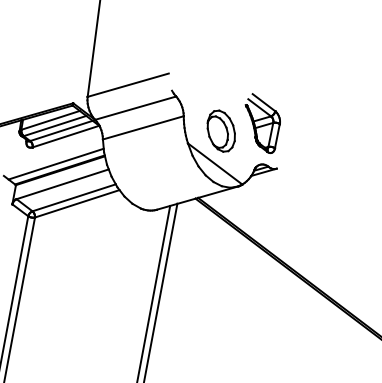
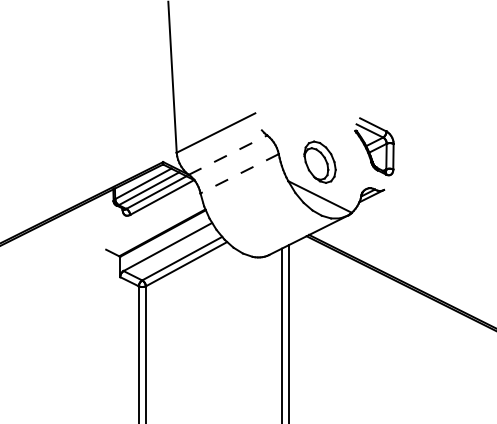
line: (136, 108) -> (228, 155), solid -> dashed
part: (261, 123) -> (374, 146), moved
line: (143, 127) -> (239, 173), solid -> dashed
line: (55, 163) -> (156, 227), removed

